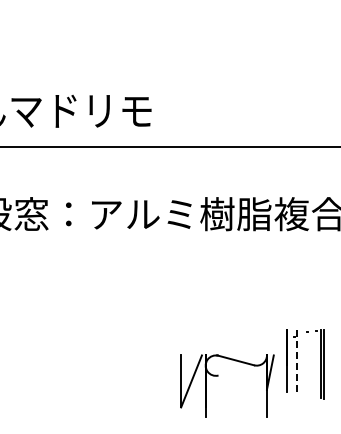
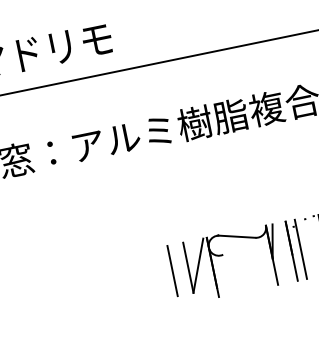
line: (164, 356) -> (172, 271), added
line: (296, 361) -> (300, 249), dashed -> solid
part: (218, 376) -> (223, 255), moved

